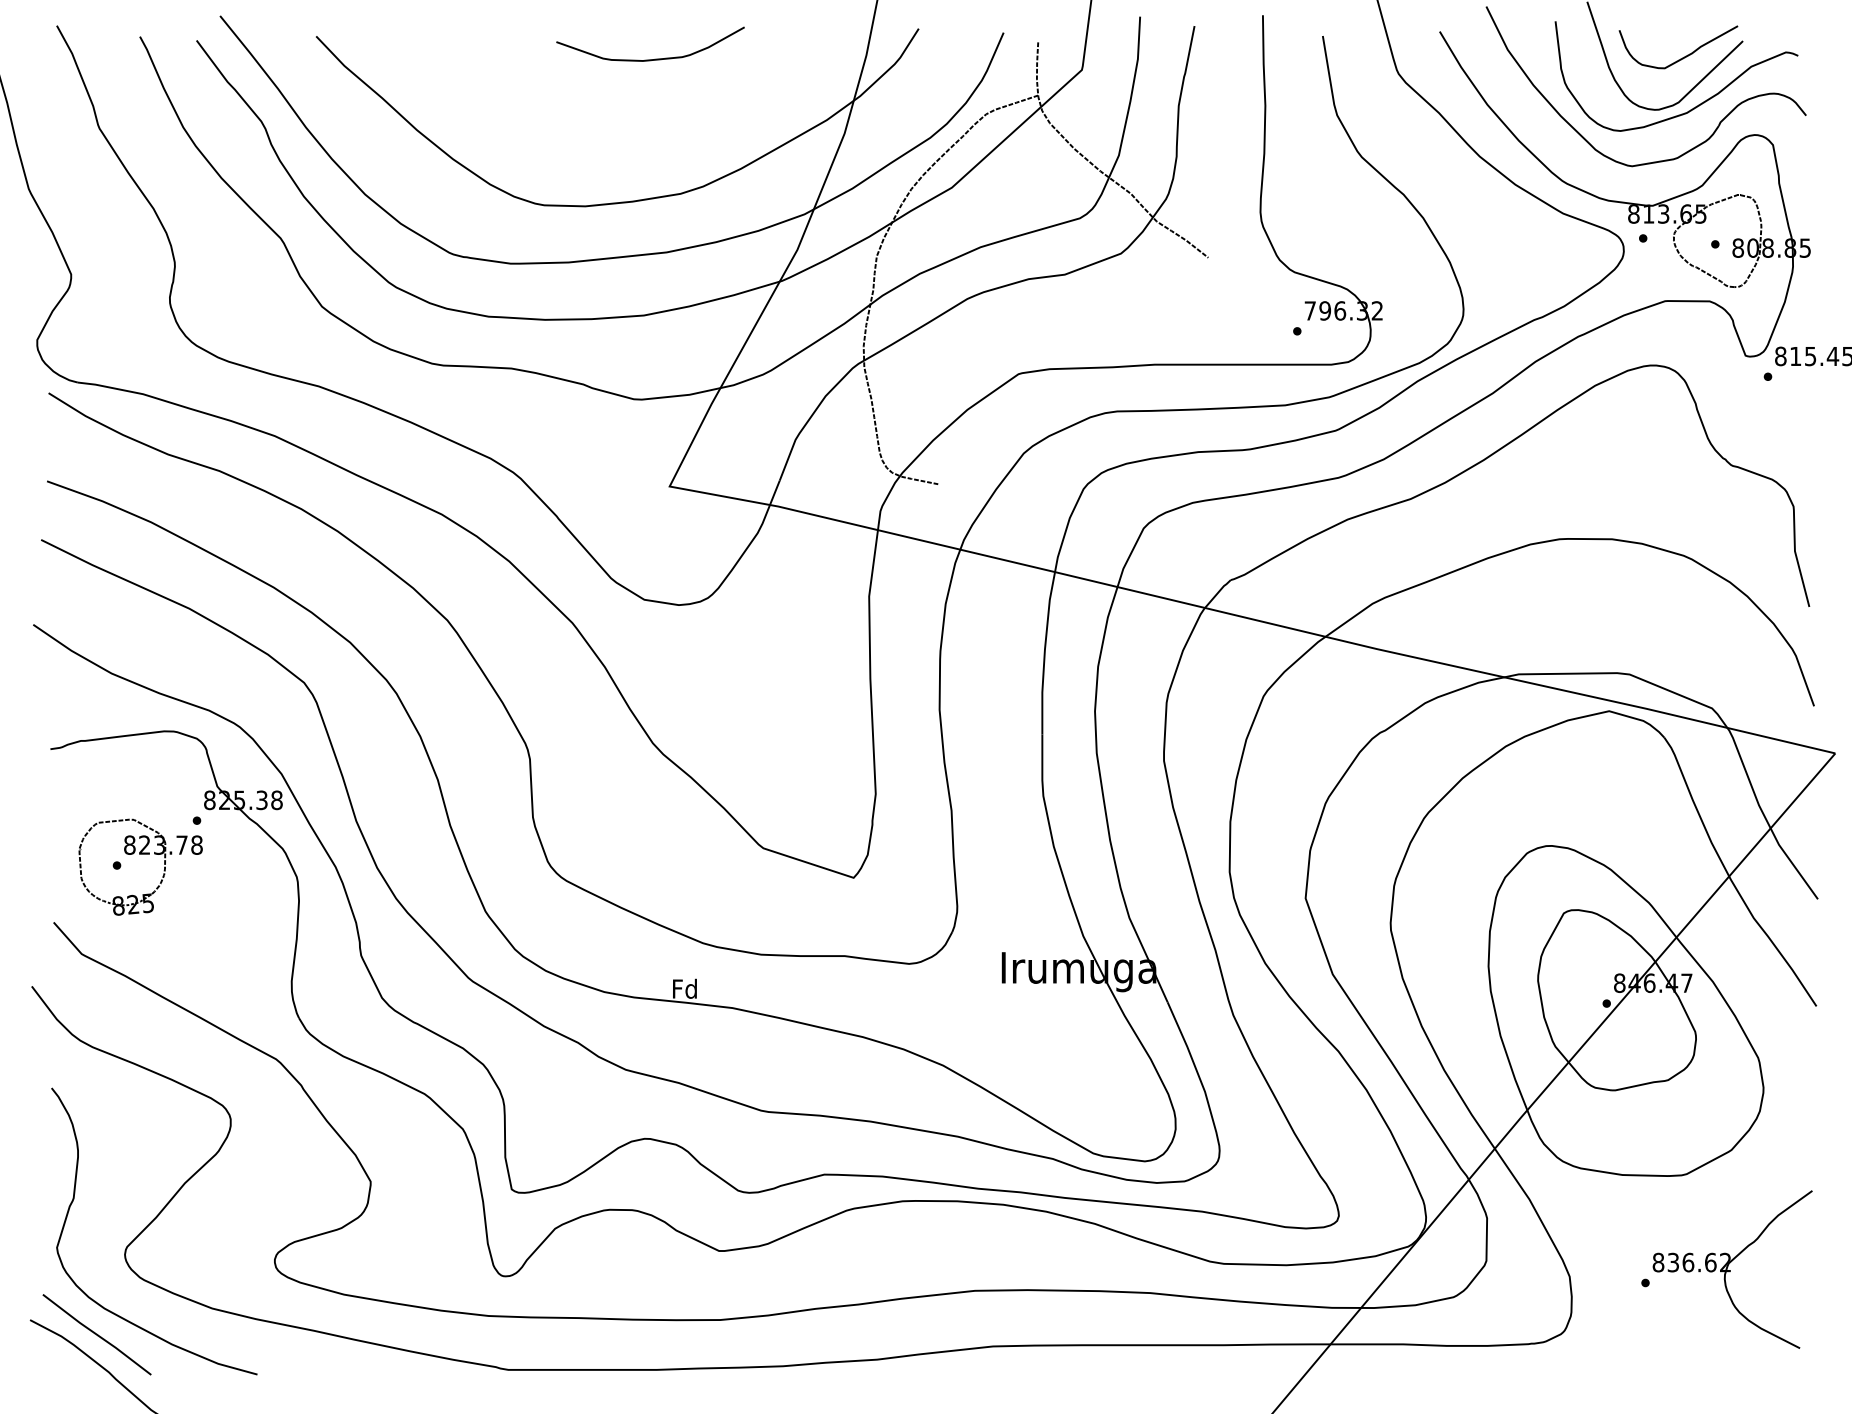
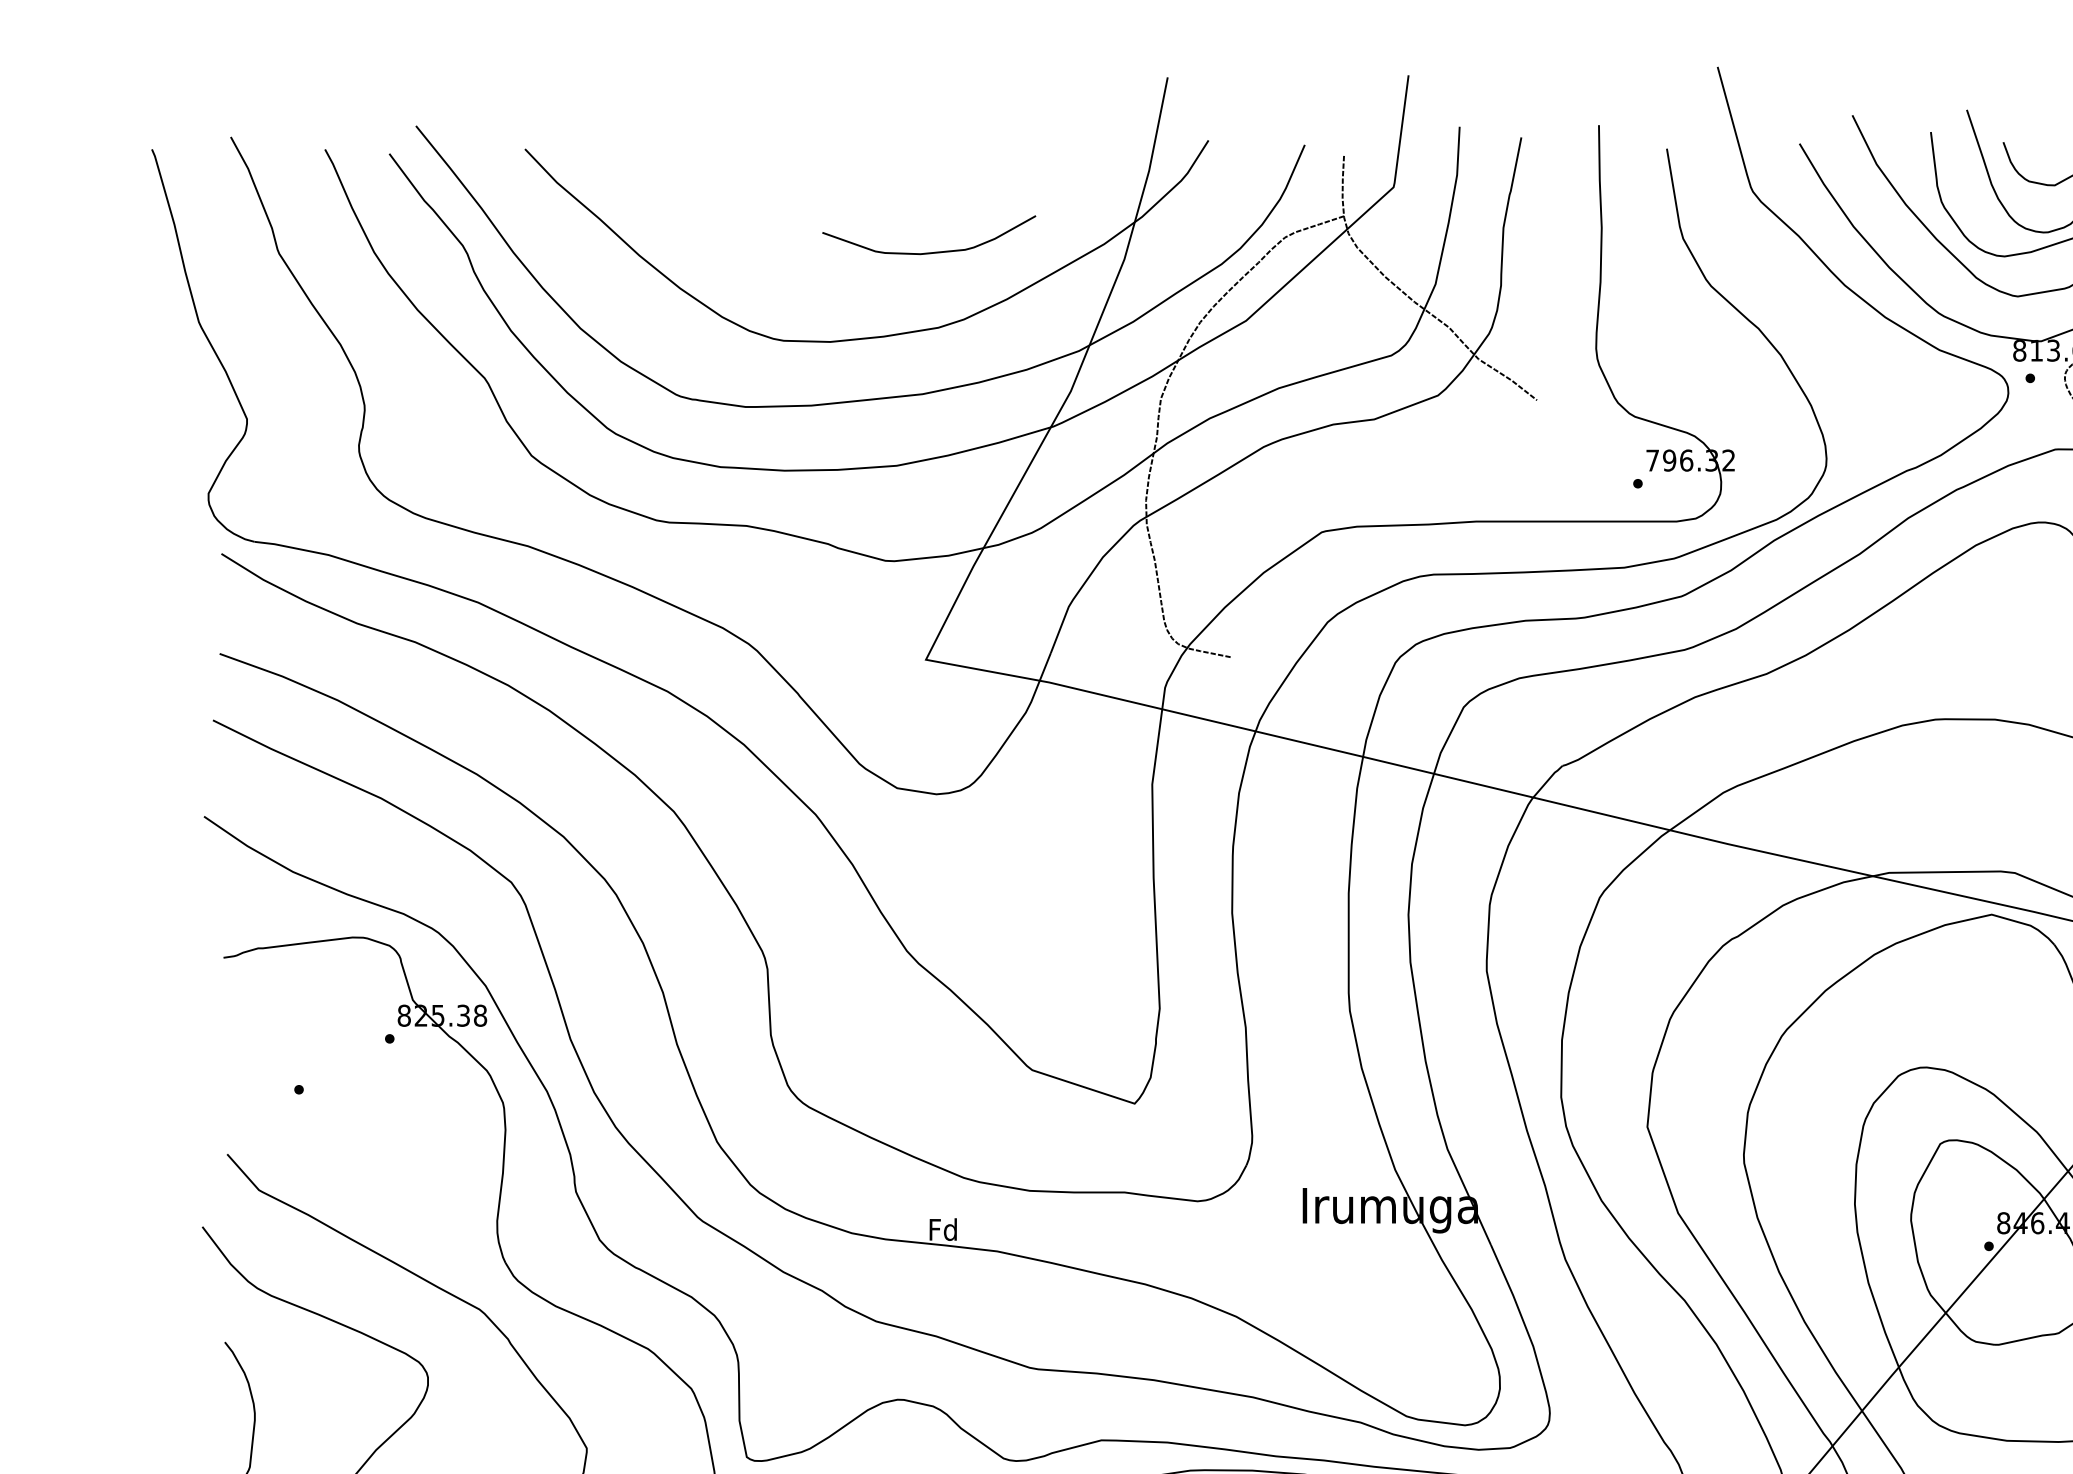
curve: (655, 58) -> (934, 251), moved
part: (140, 854) -> (325, 1077), removed

